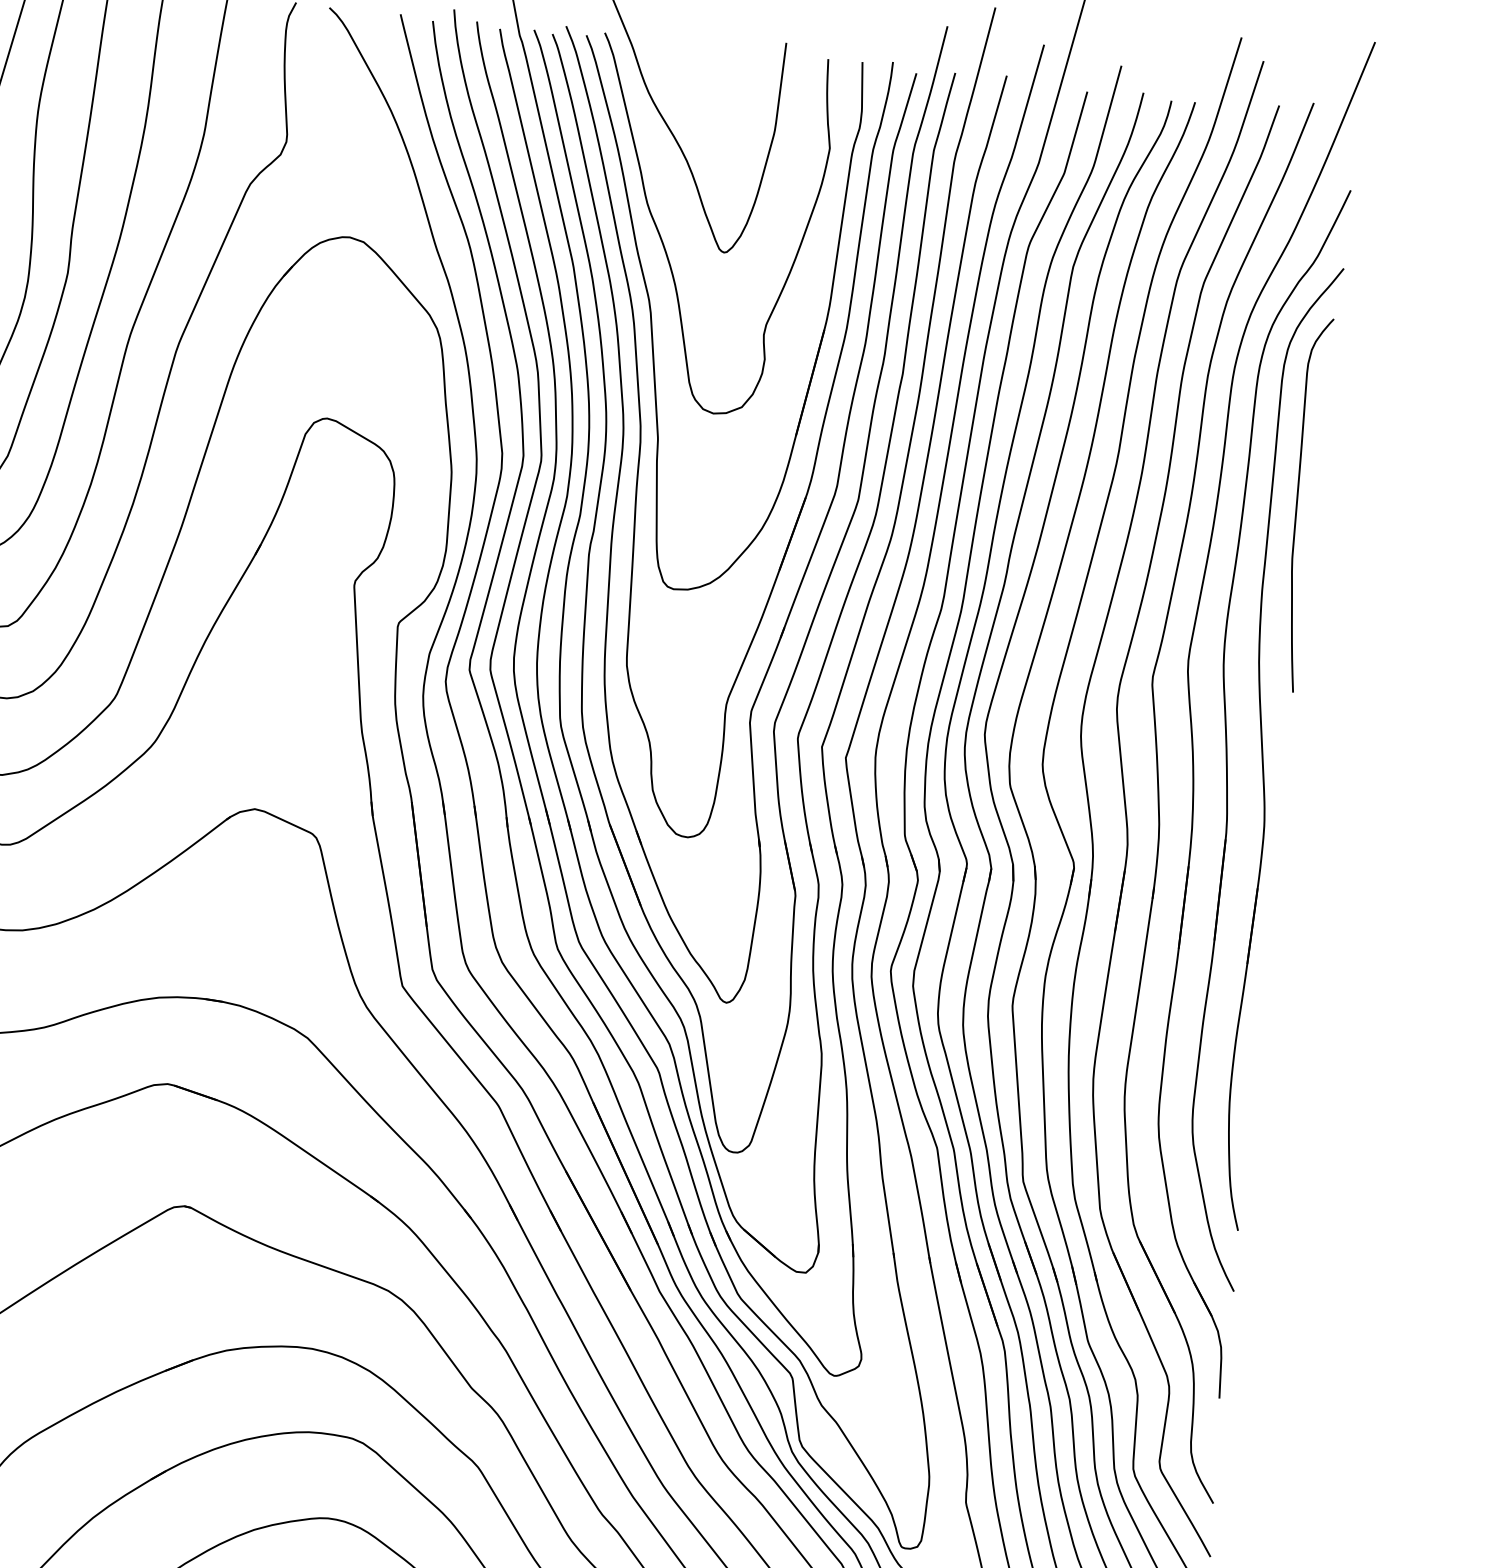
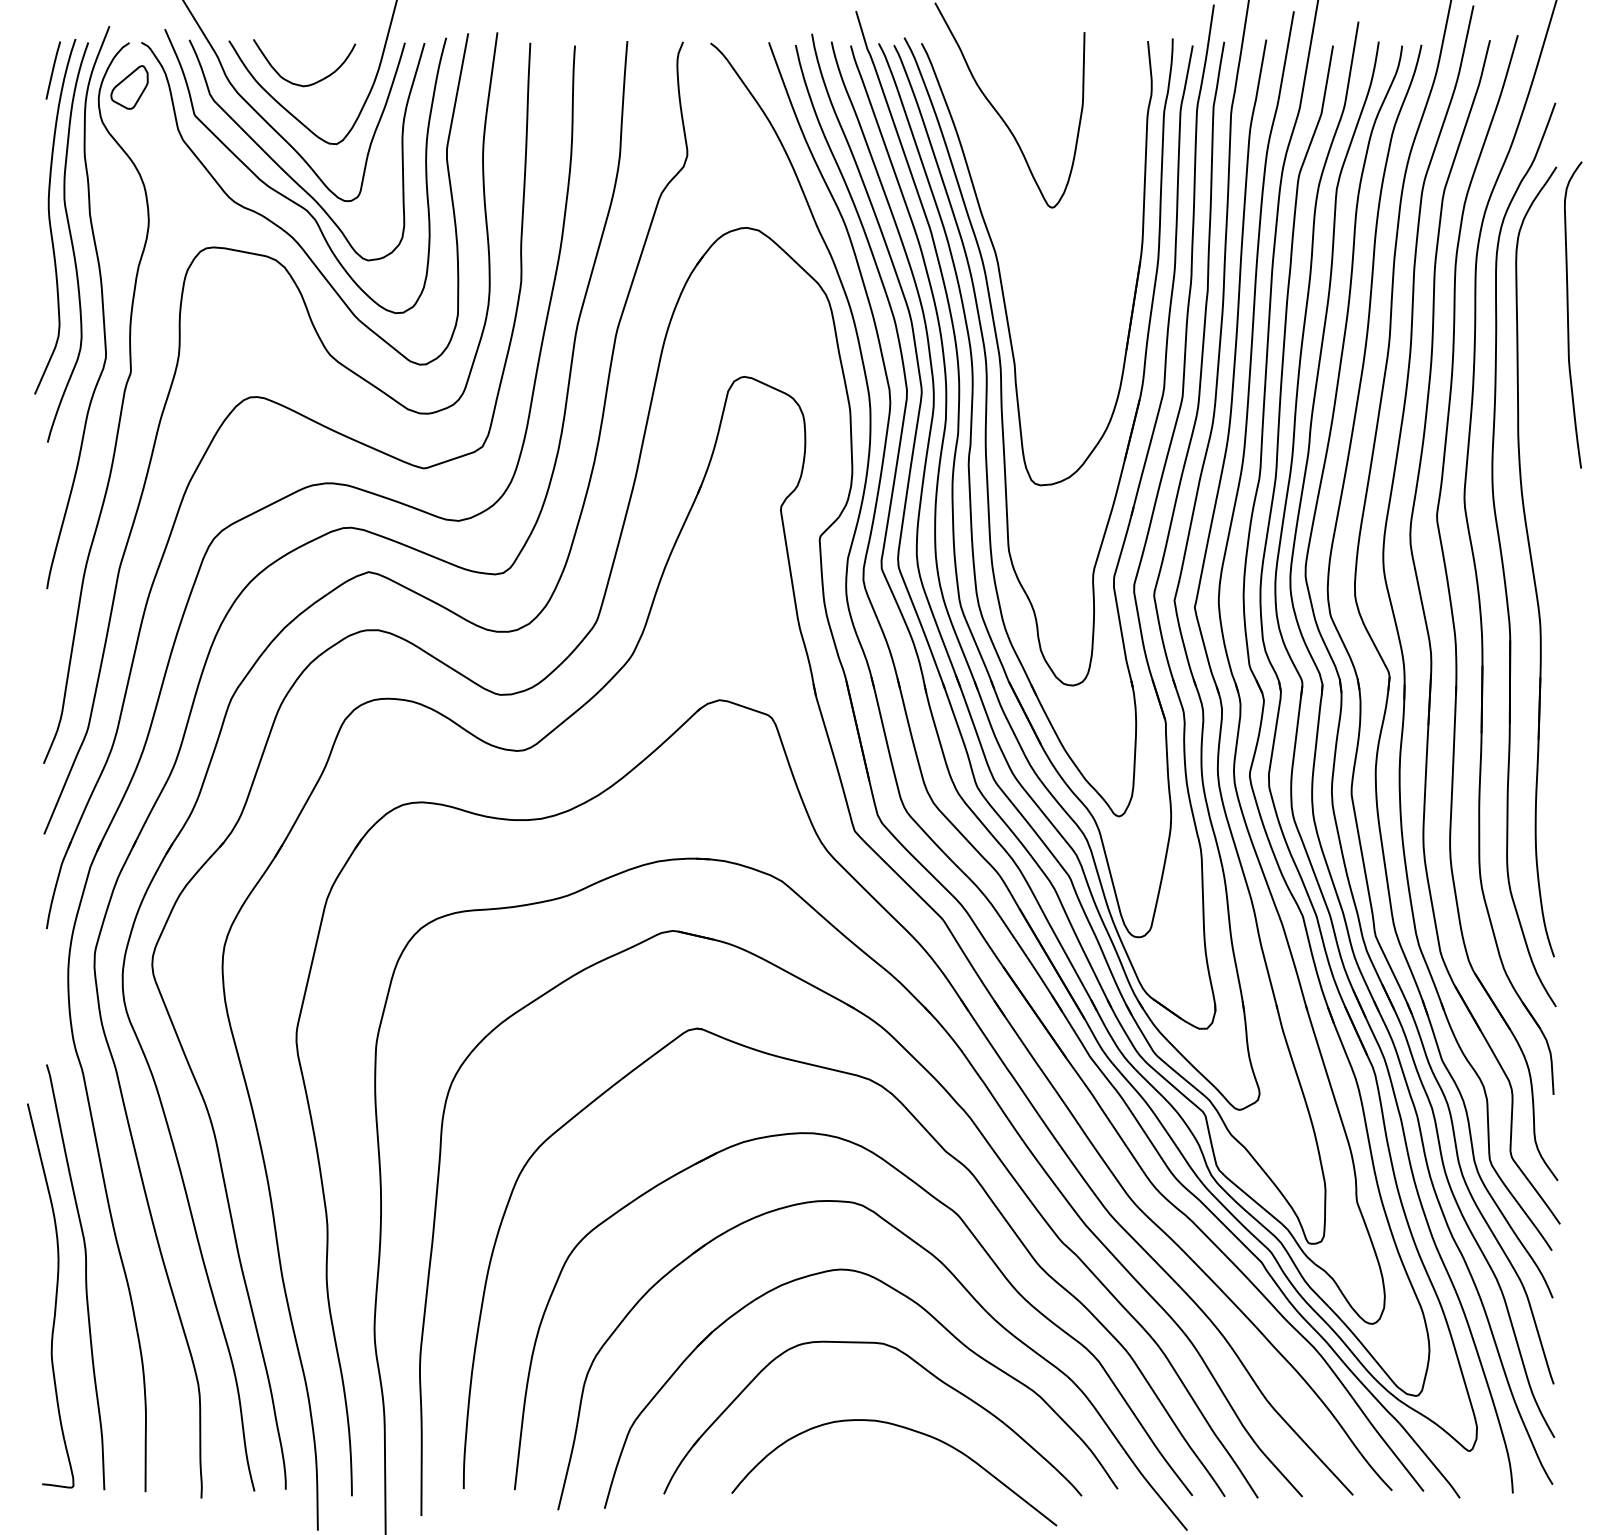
curve: (664, 242) -> (1002, 204), removed
curve: (1297, 503) -> (1568, 314), moved

